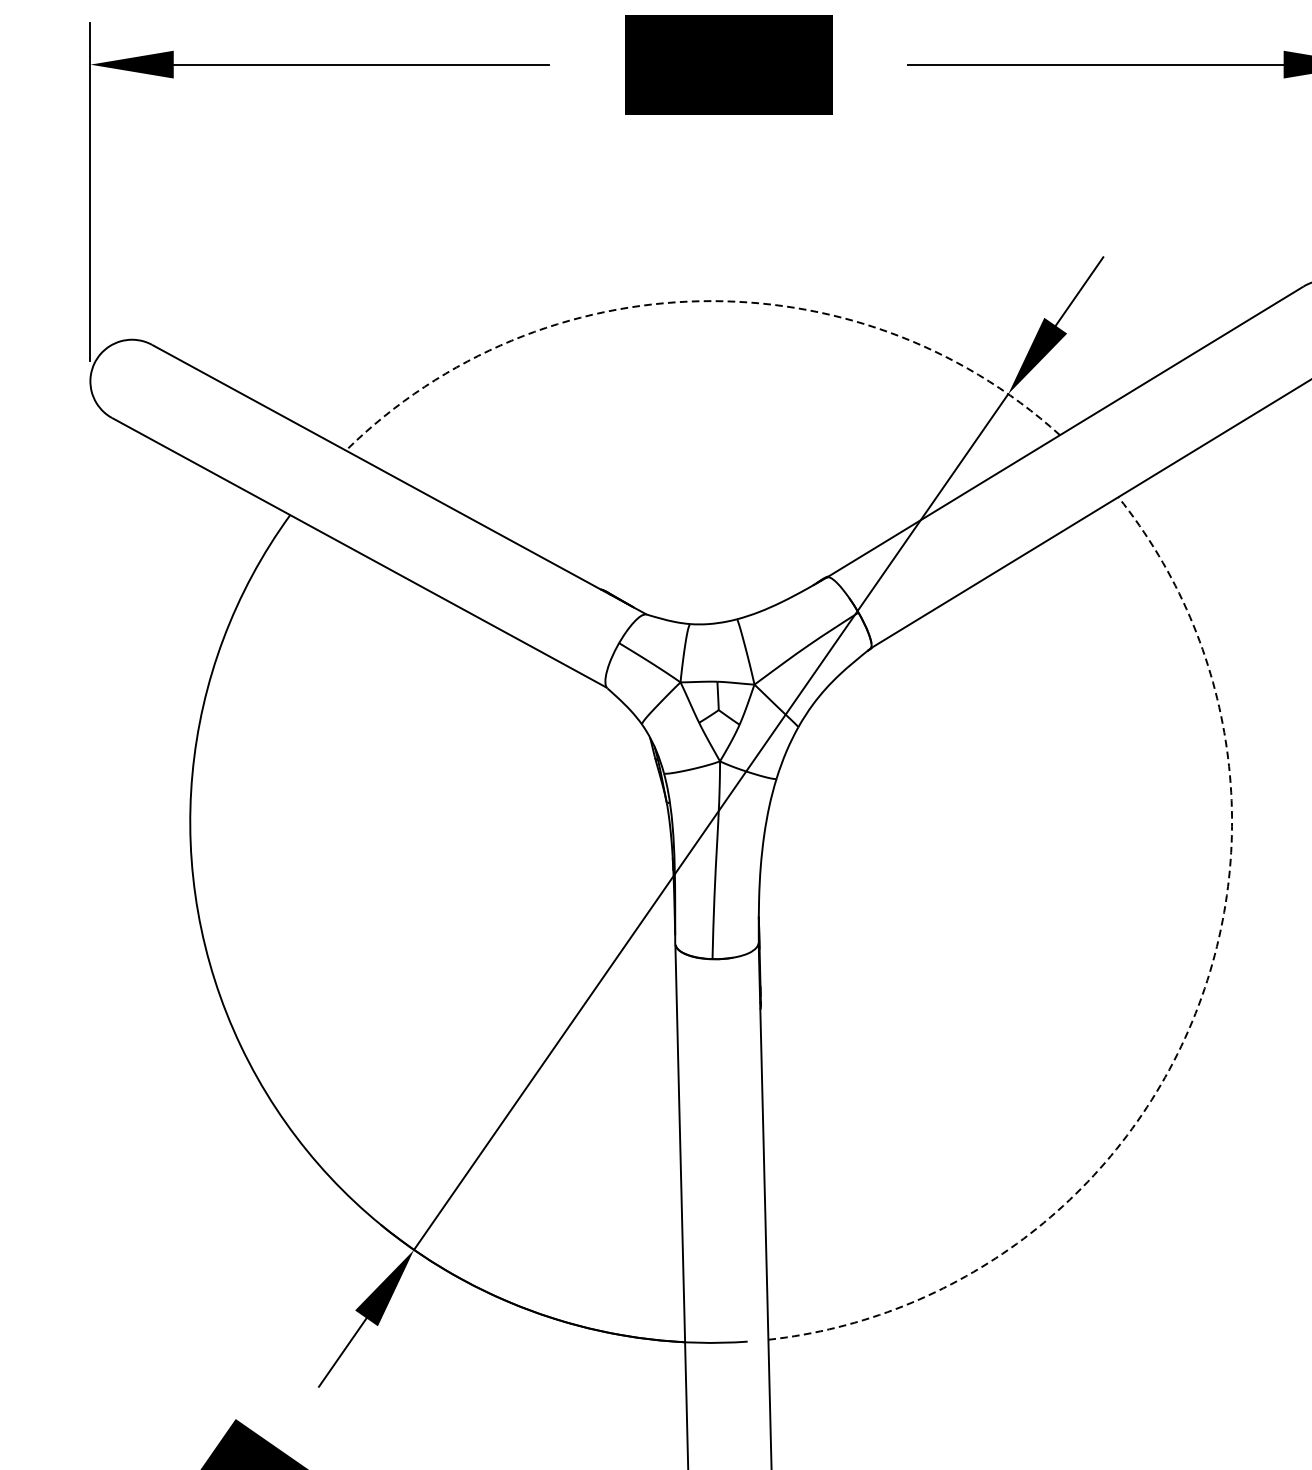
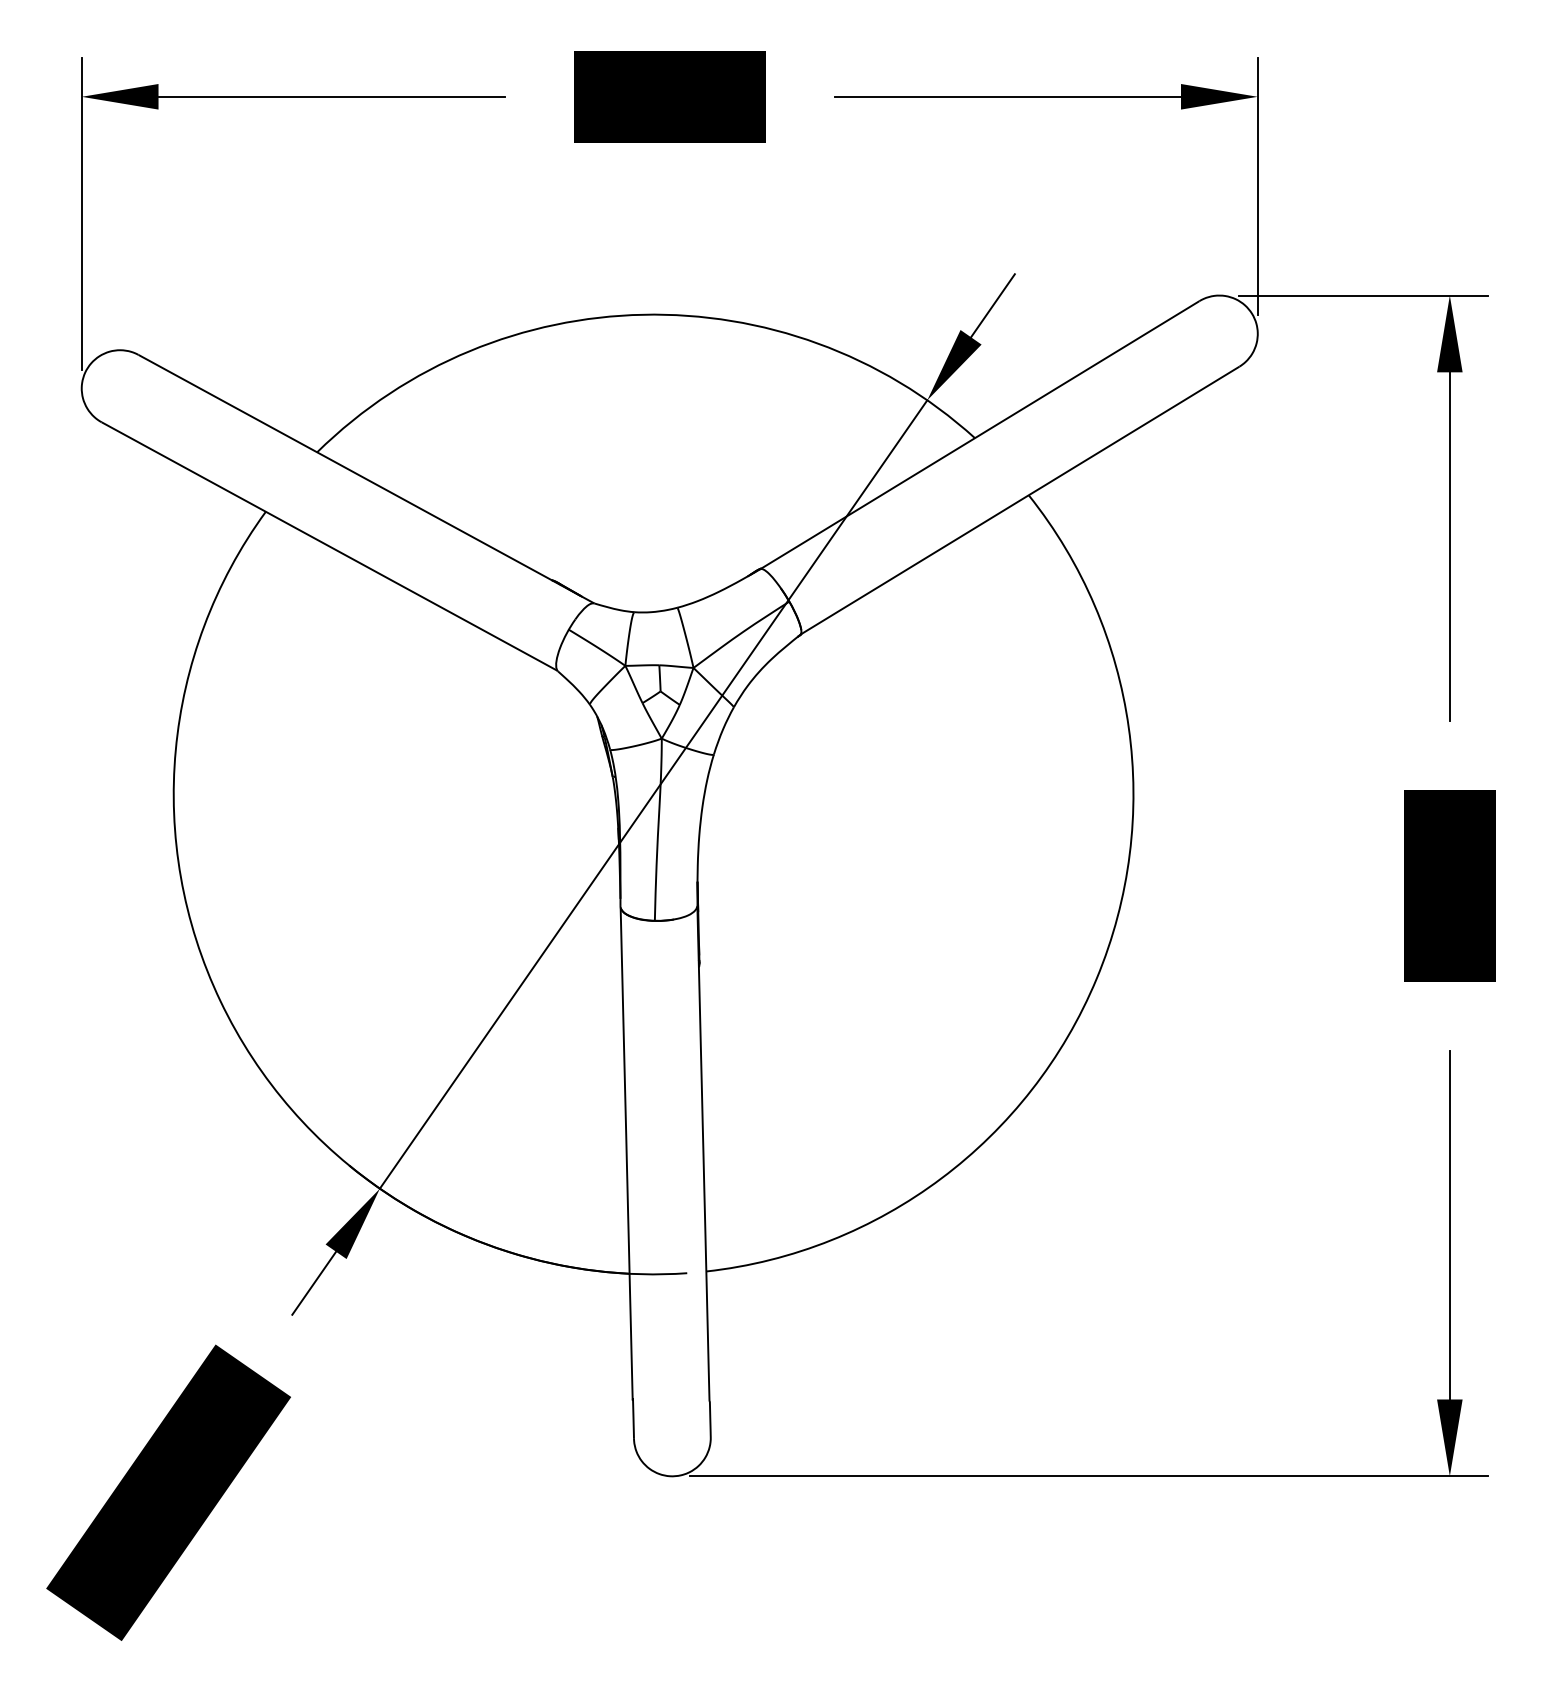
arc: (700, 300) -> (643, 314), dashed -> solid
arc: (1191, 1021) -> (1096, 978), dashed -> solid

